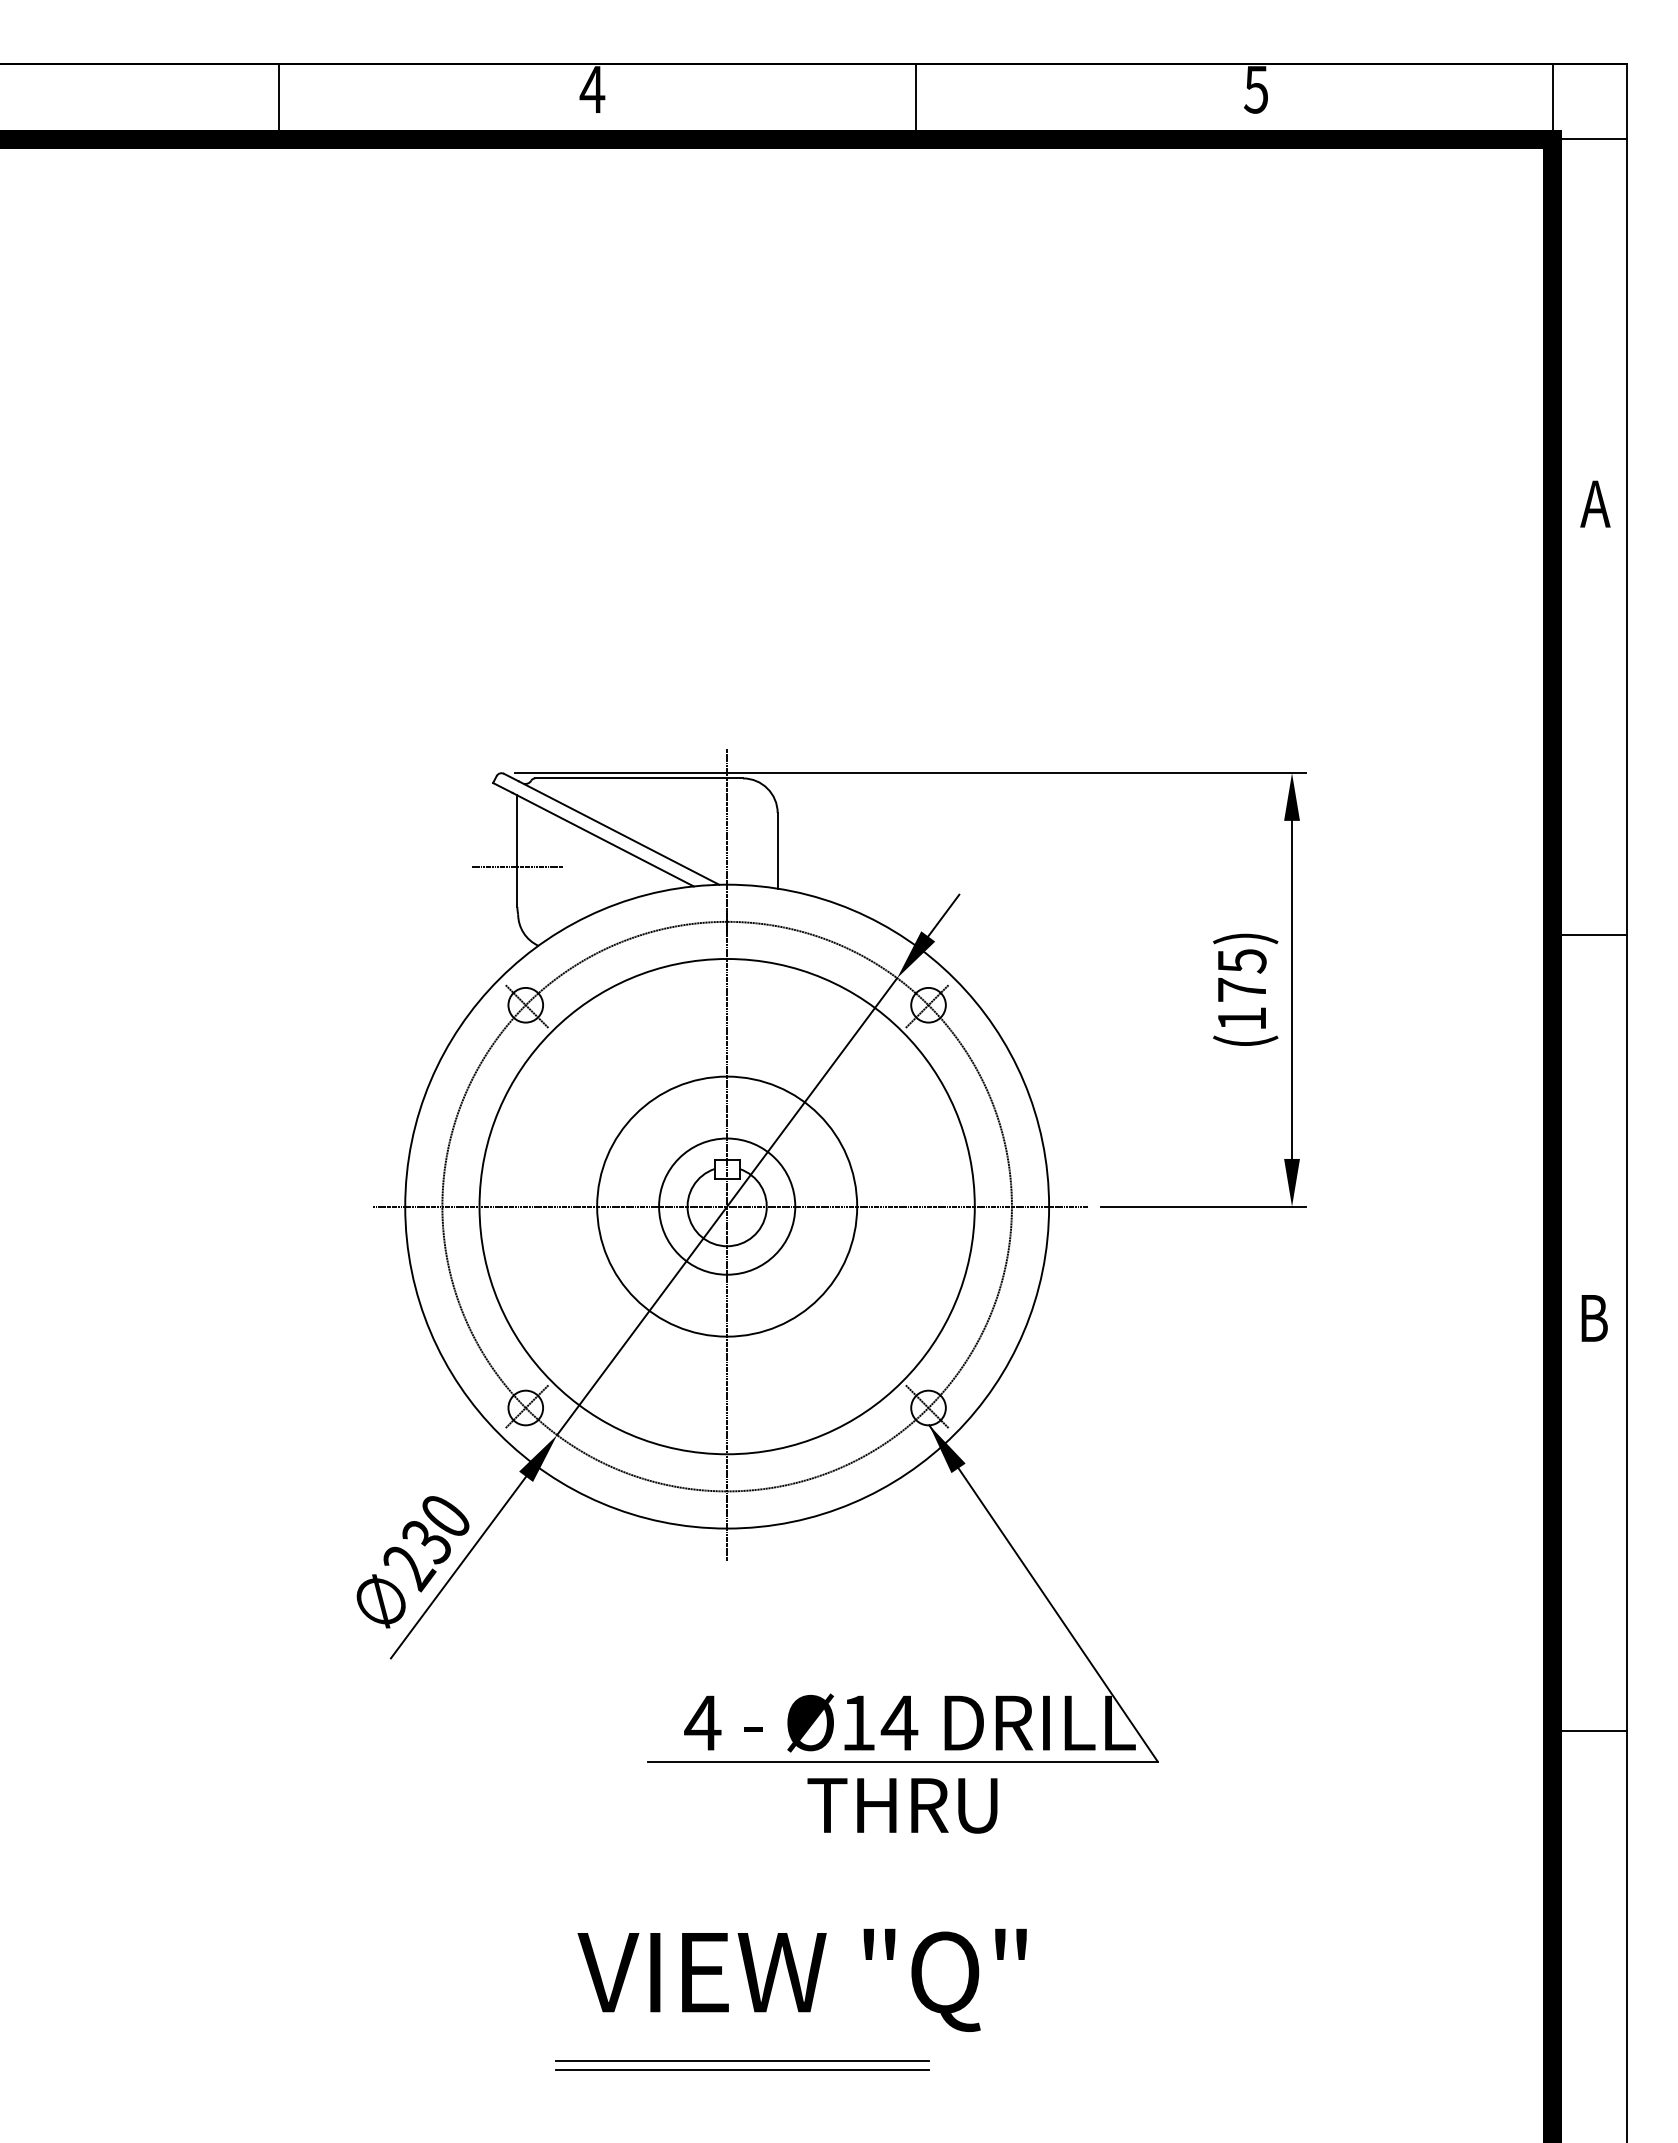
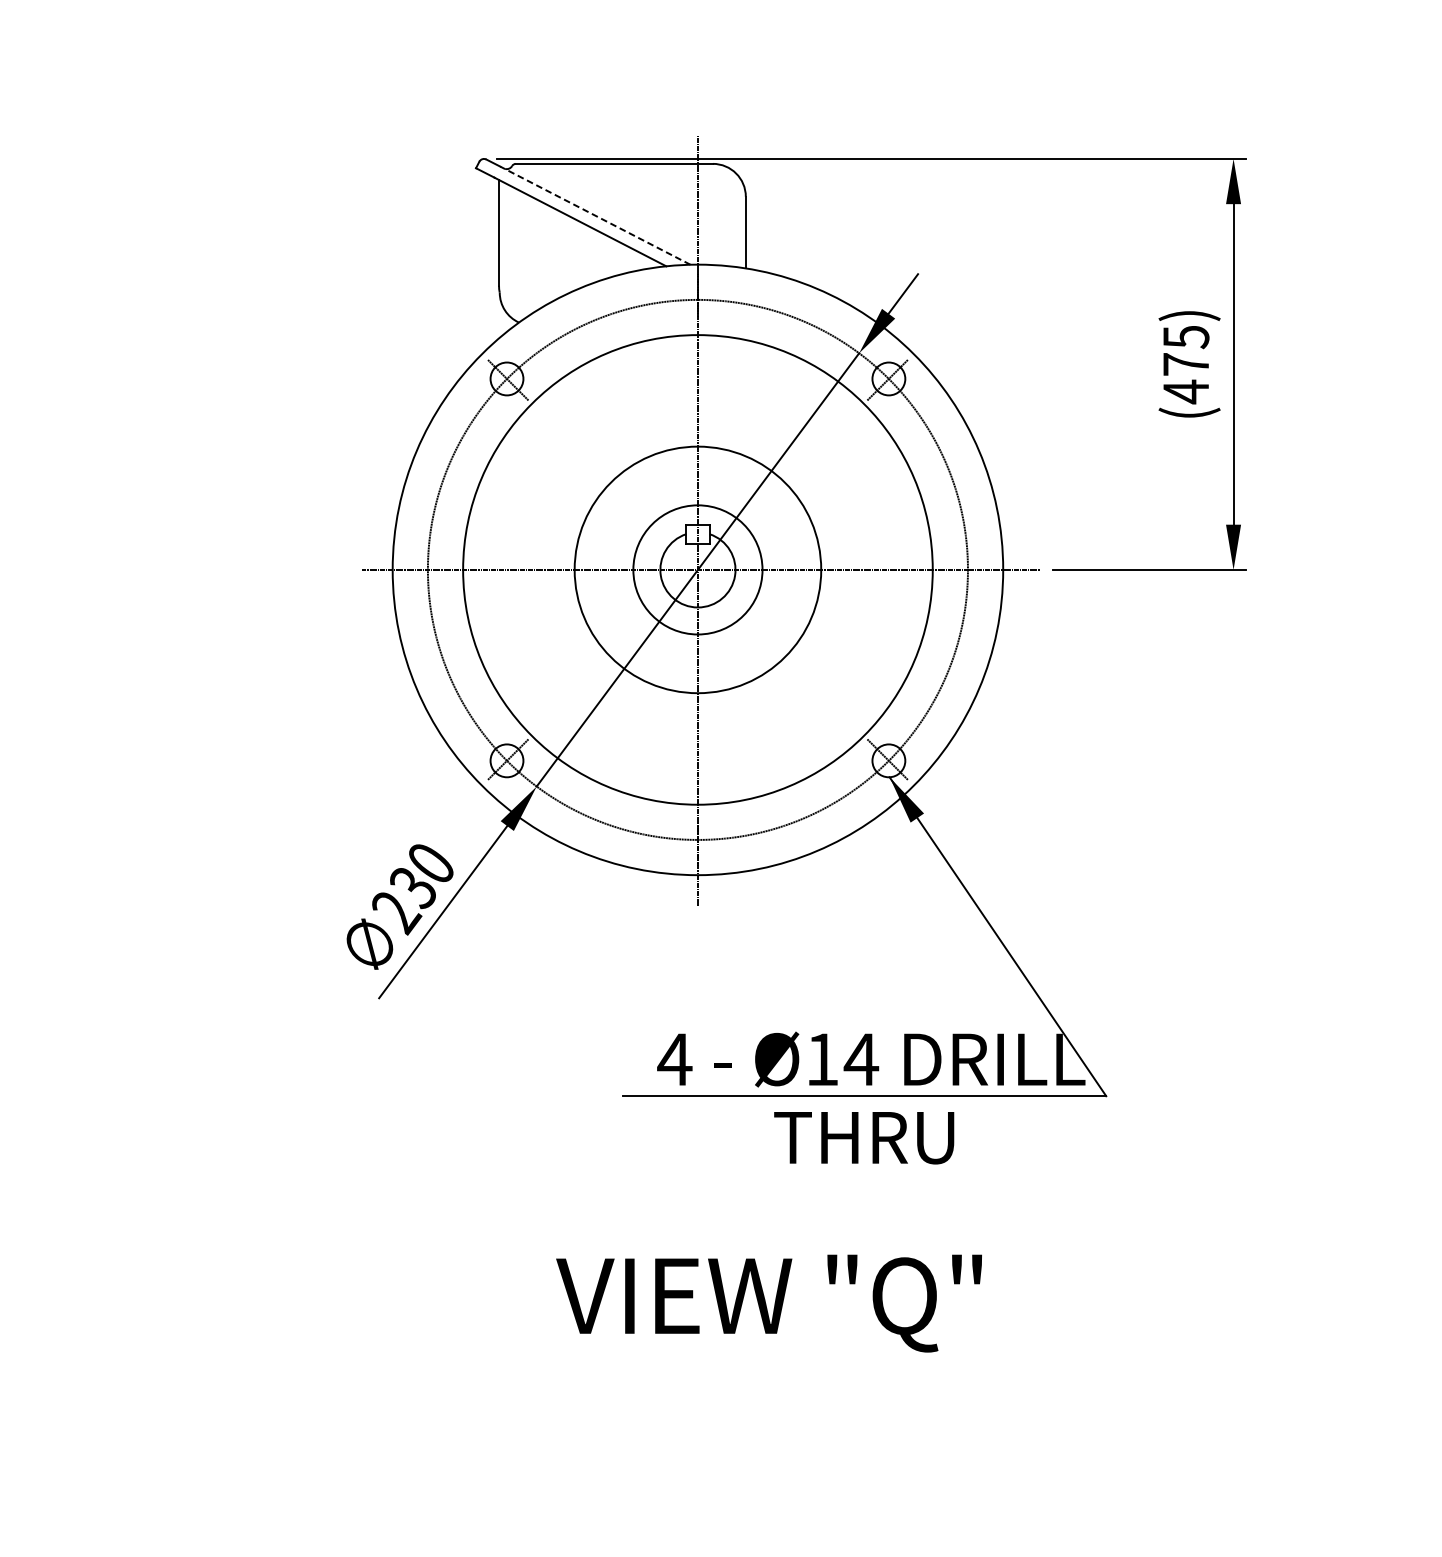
line: (618, 833) -> (594, 216), solid -> dashed
line: (517, 867) -> (499, 248), removed
text: (1241, 1019) -> (1185, 392), (175) -> (475)
line: (742, 2060) -> (712, 1379), removed
line: (742, 2070) -> (712, 1389), removed

